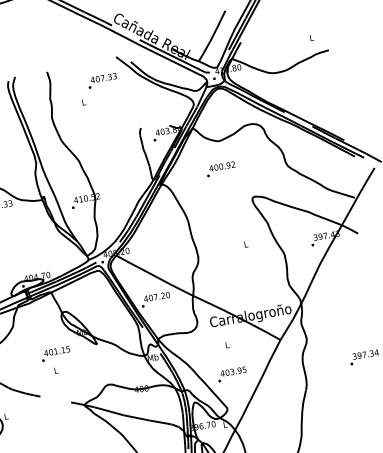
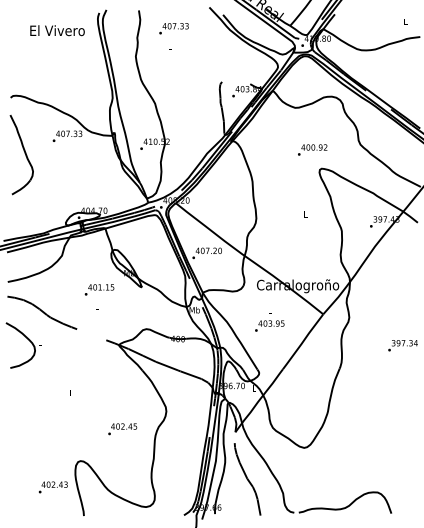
text: (101, 80) -> (173, 28), moved
text: (220, 168) -> (312, 149), moved
text: (231, 373) -> (269, 325), moved

